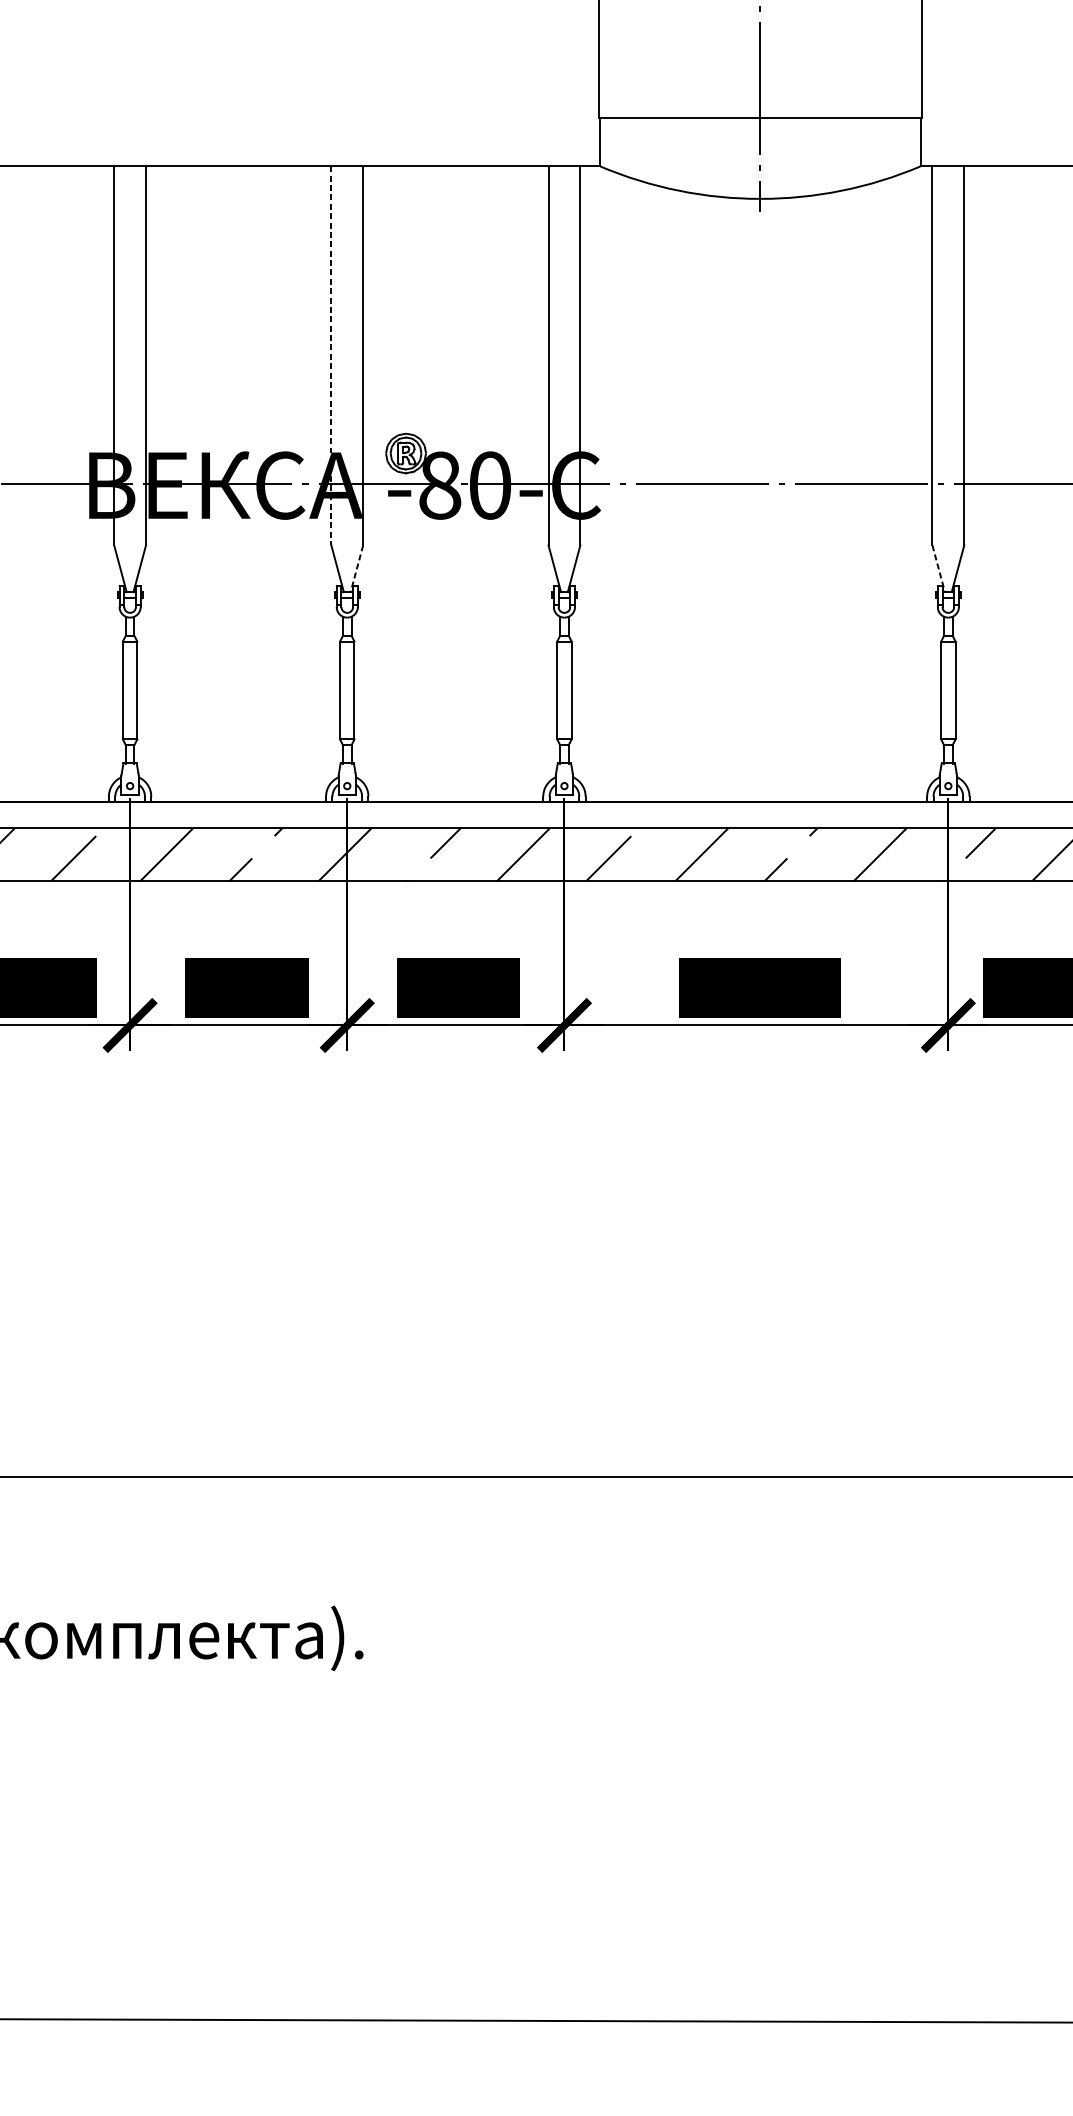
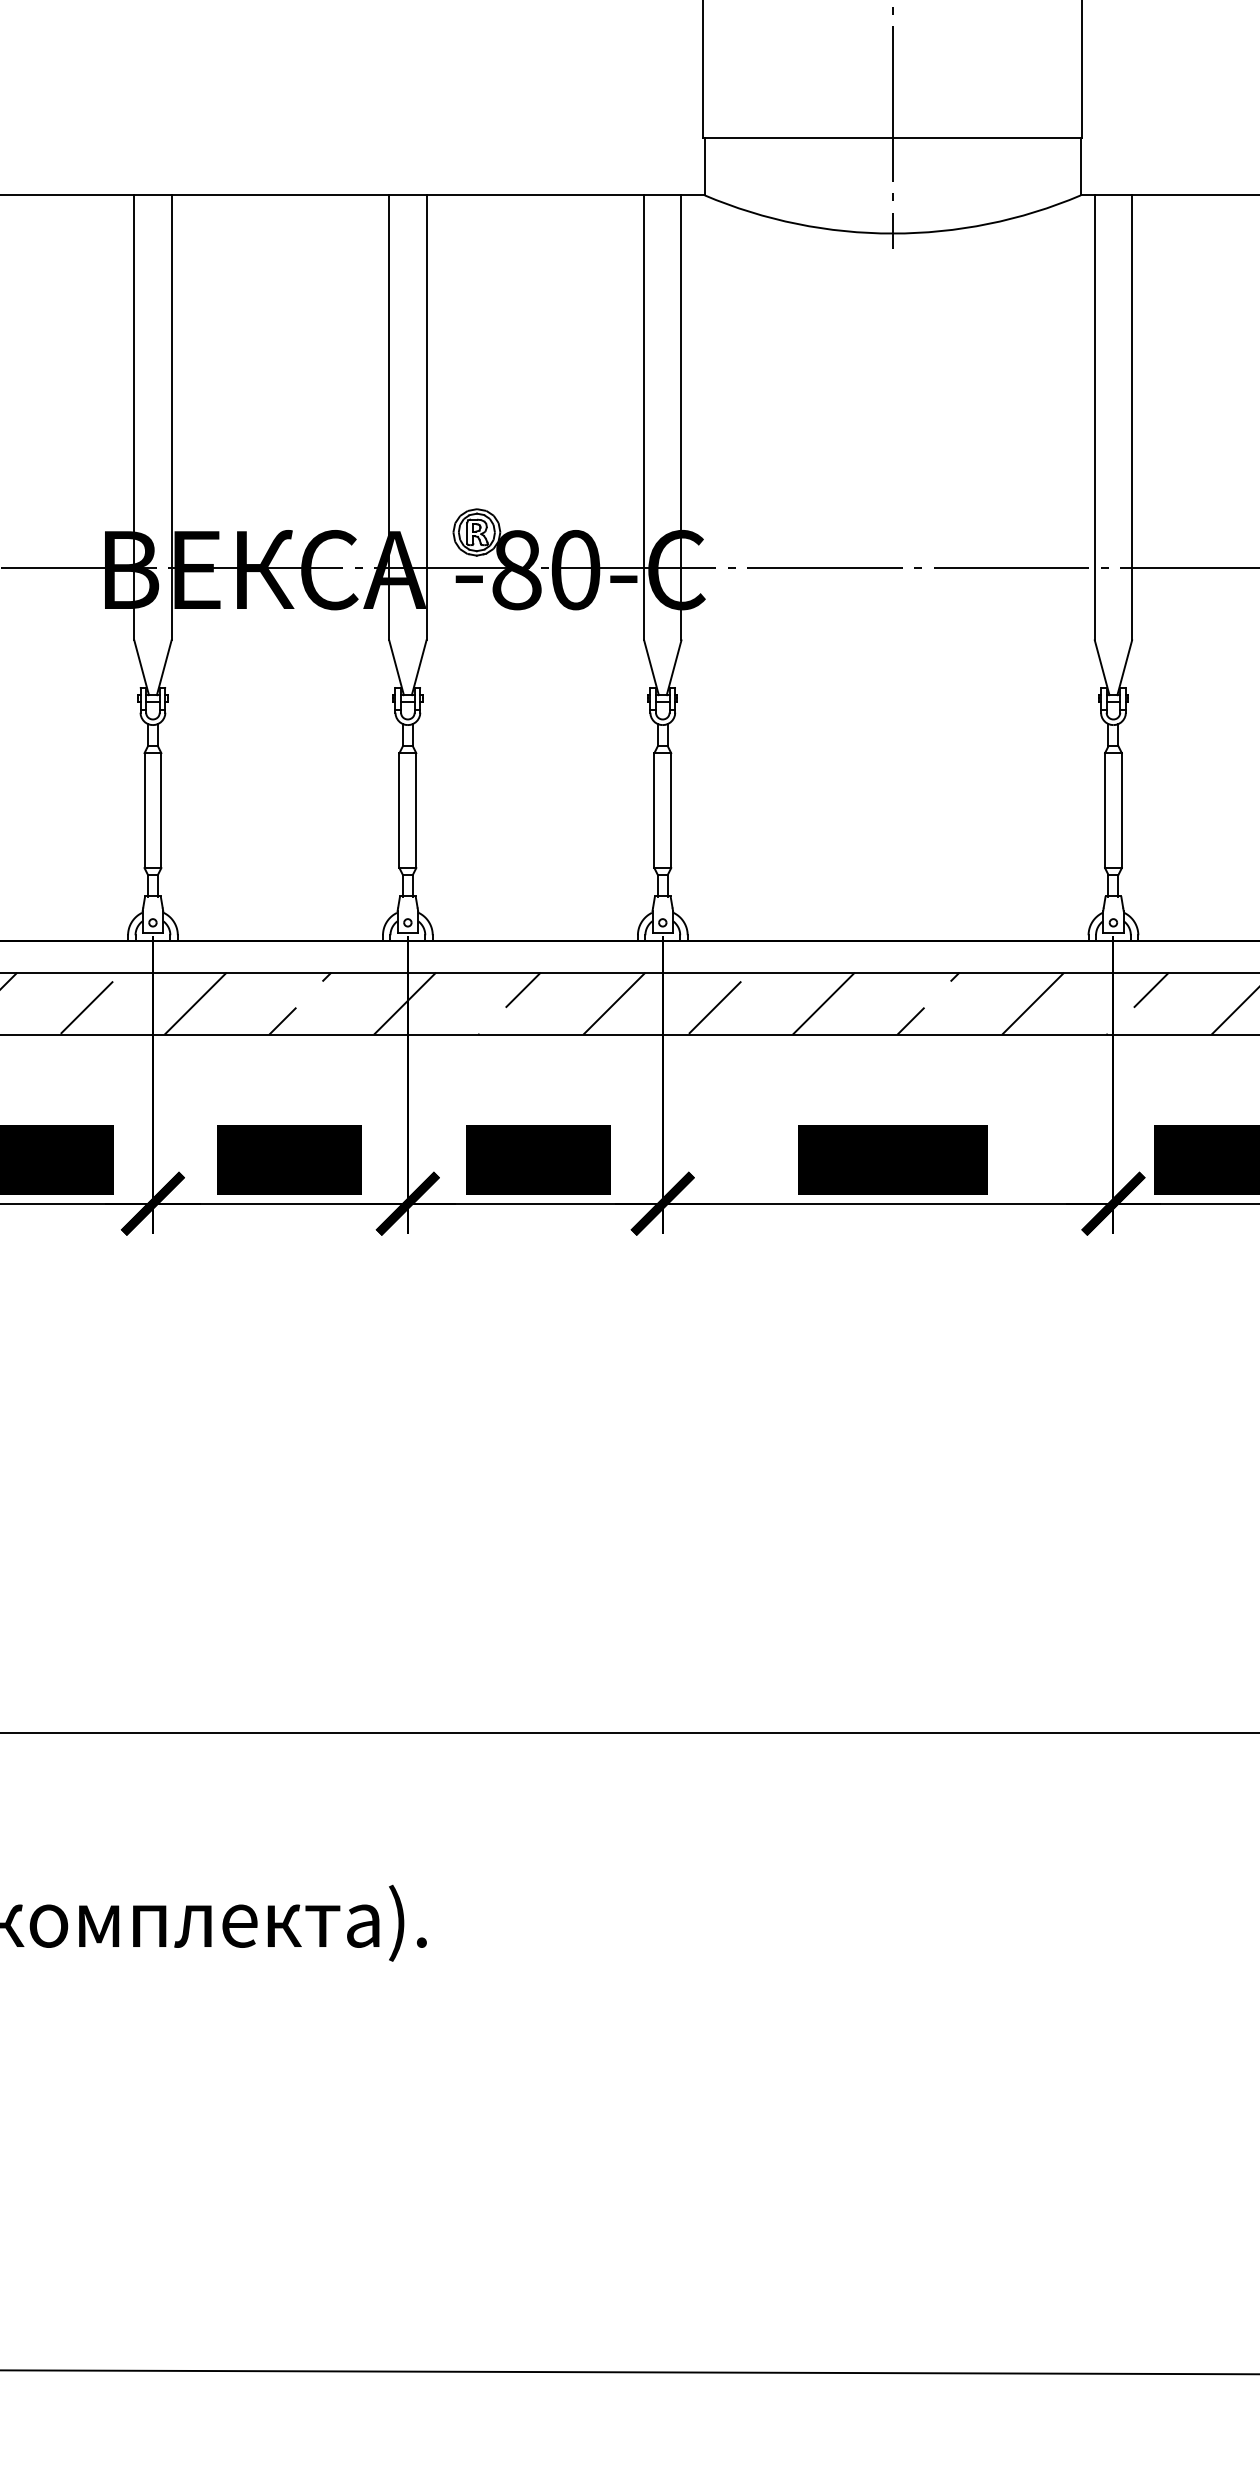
line: (331, 356) -> (389, 418), dashed -> solid
line: (357, 569) -> (419, 668), dashed -> solid
line: (939, 569) -> (1102, 668), dashed -> solid

